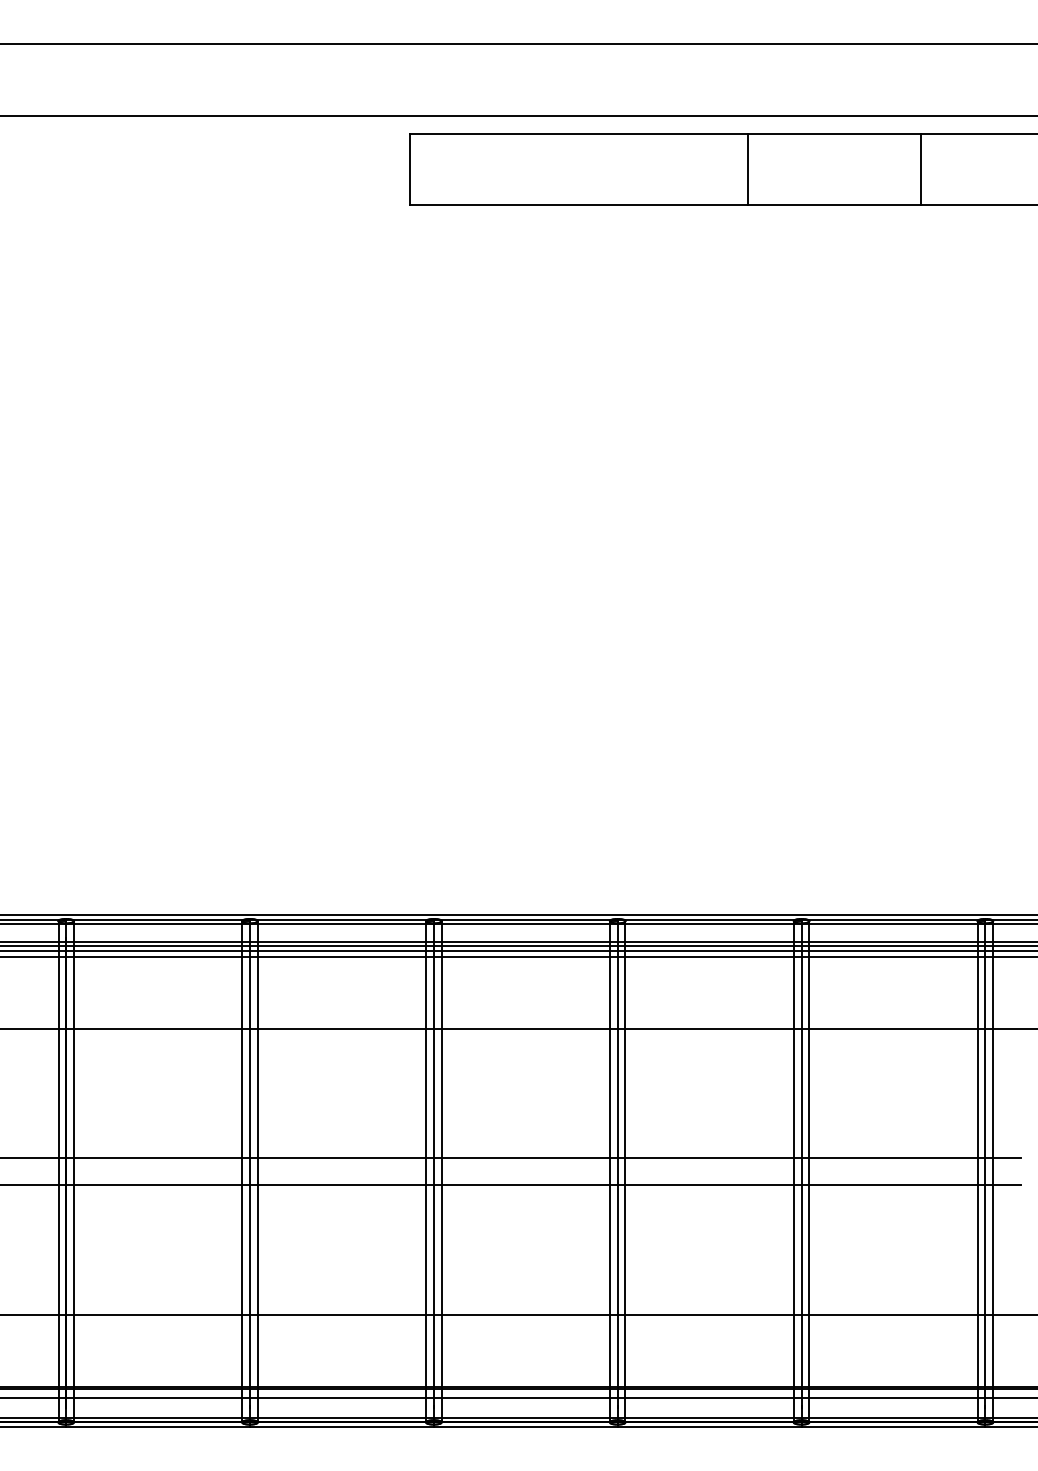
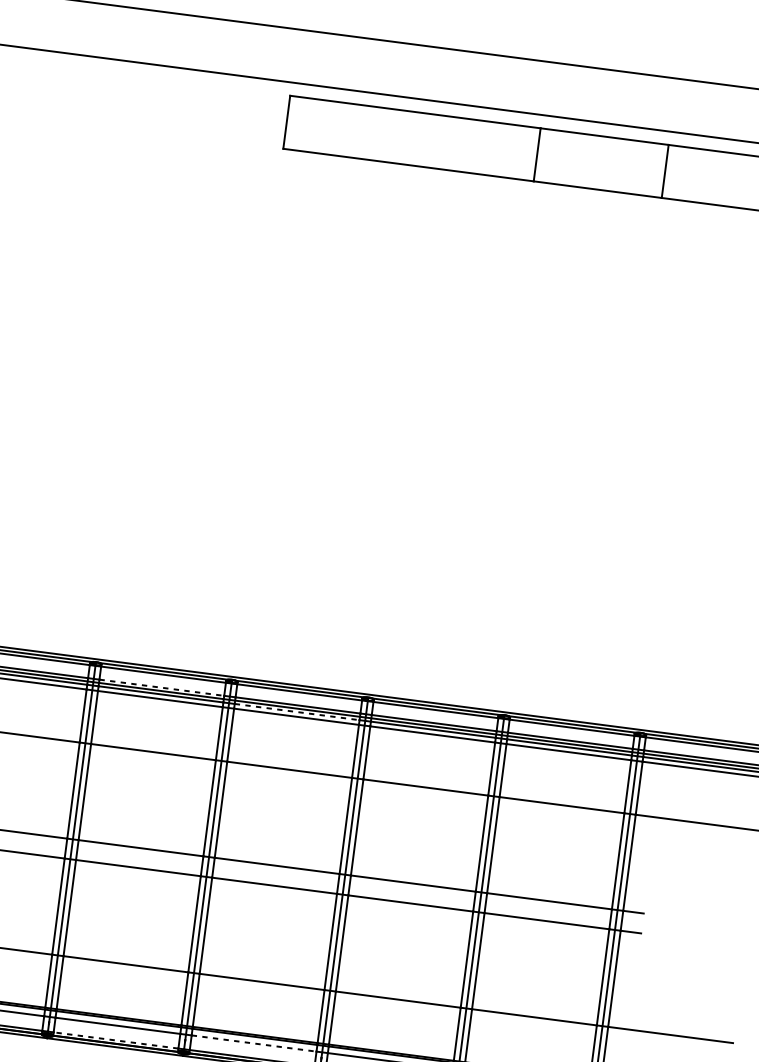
line: (342, 941) -> (162, 687), solid -> dashed
line: (526, 950) -> (297, 712), solid -> dashed
line: (526, 1398) -> (254, 1043), solid -> dashed
line: (341, 1417) -> (115, 1040), solid -> dashed

